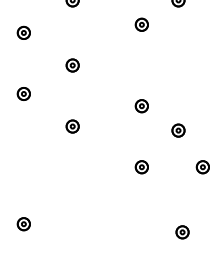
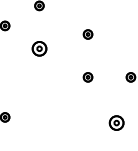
part: (72, 126) -> (39, 48), size x1.6
part: (178, 130) -> (113, 51), removed
part: (182, 232) -> (116, 123), size x1.6

